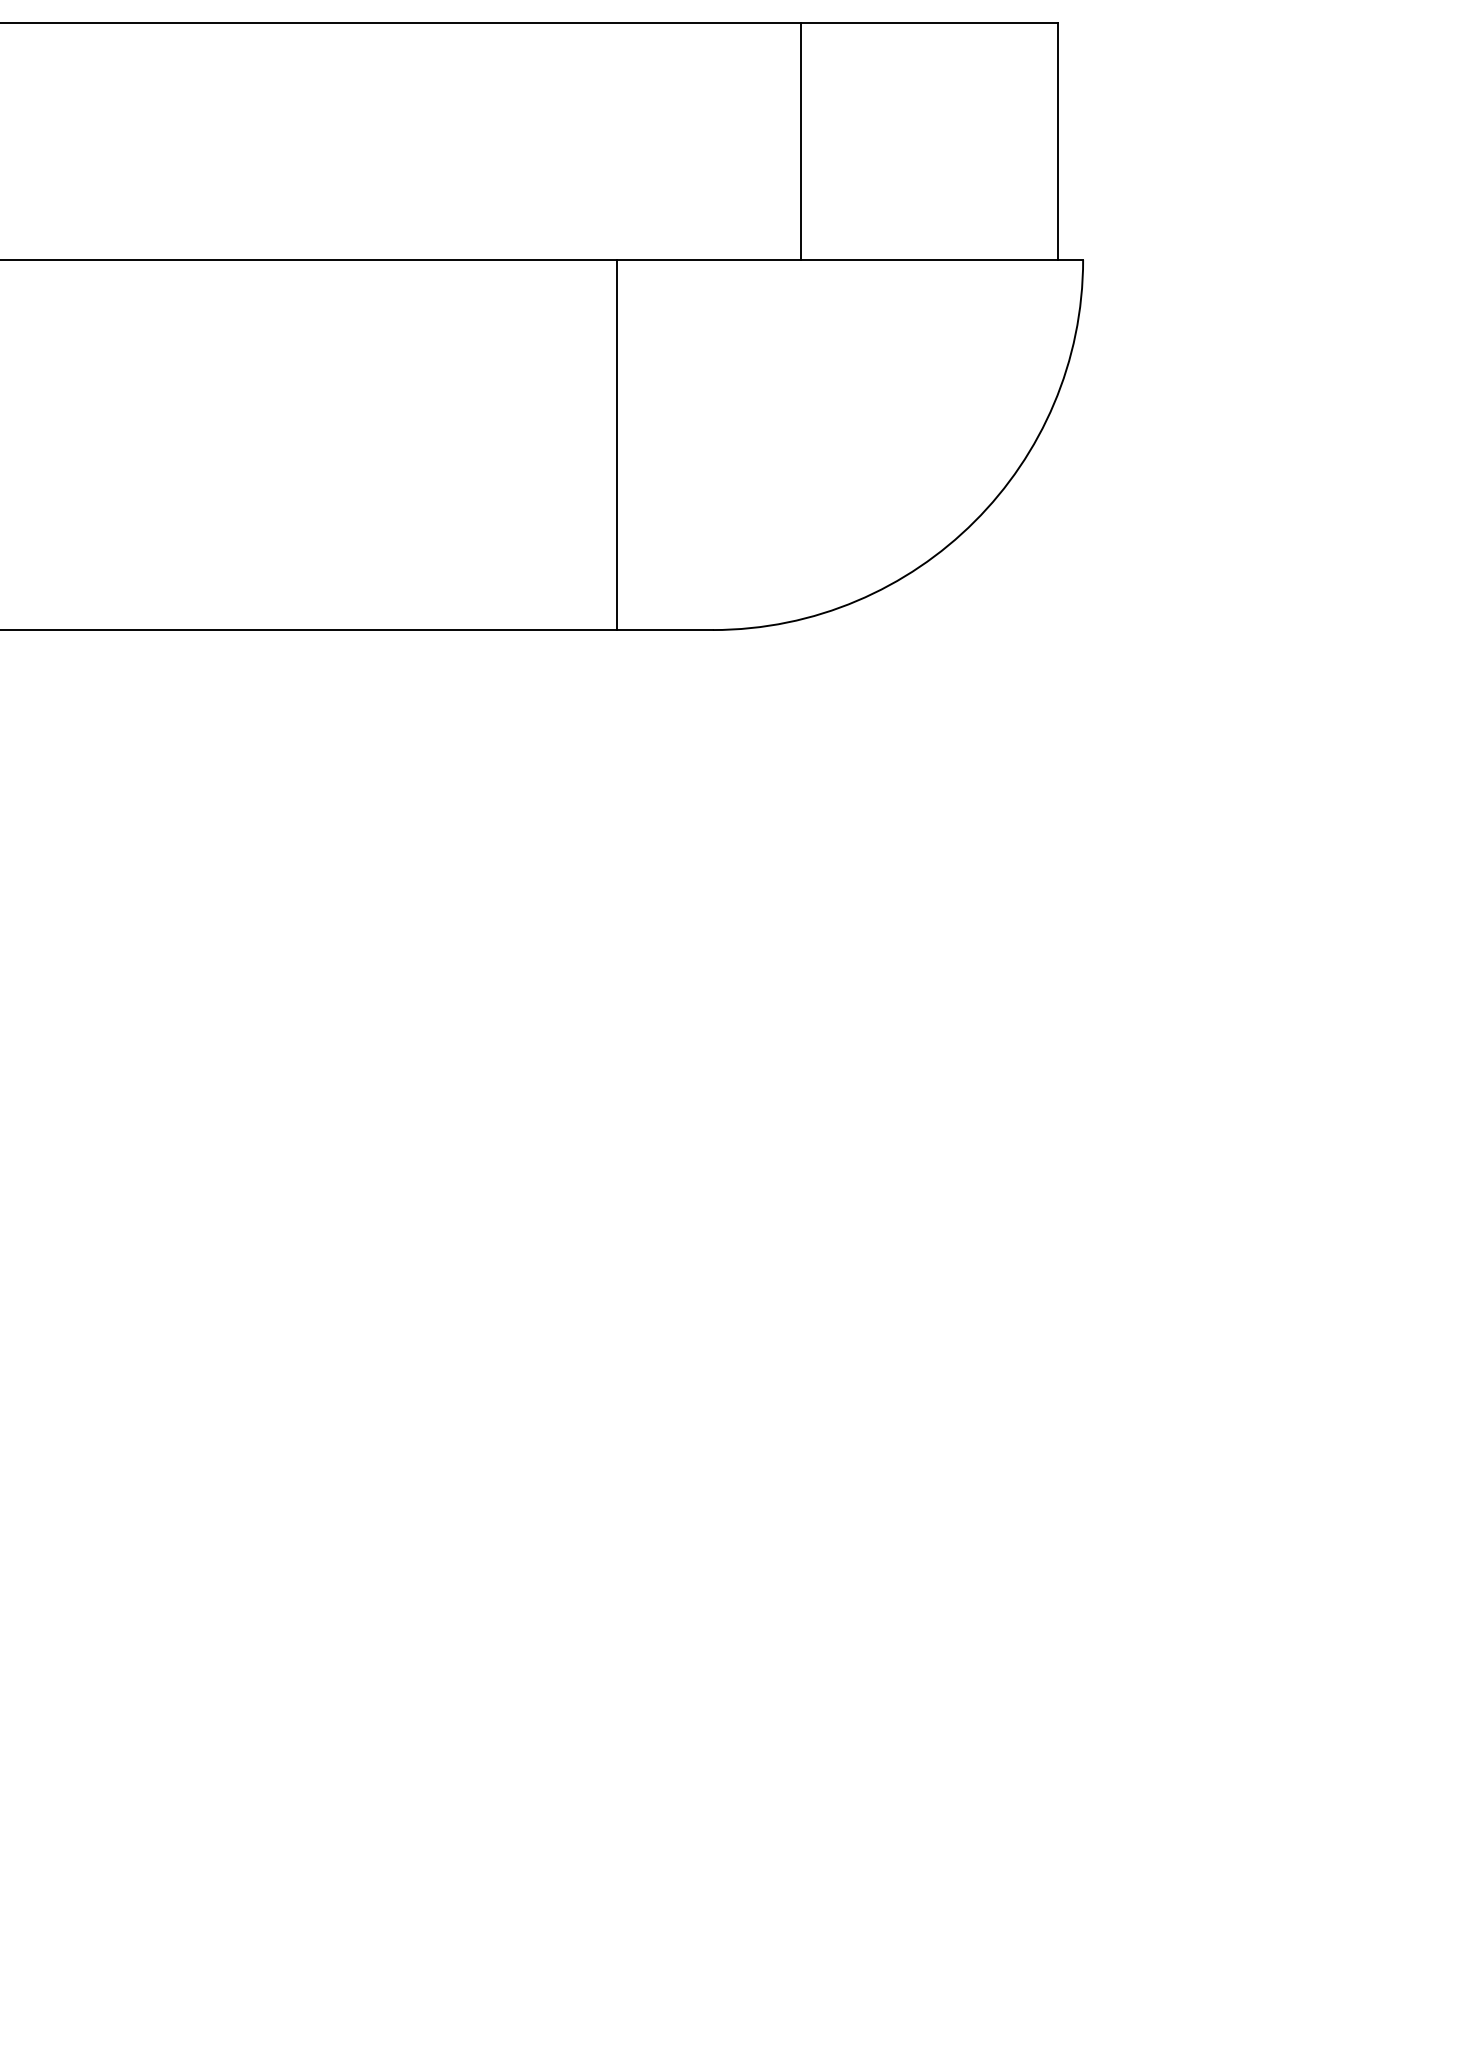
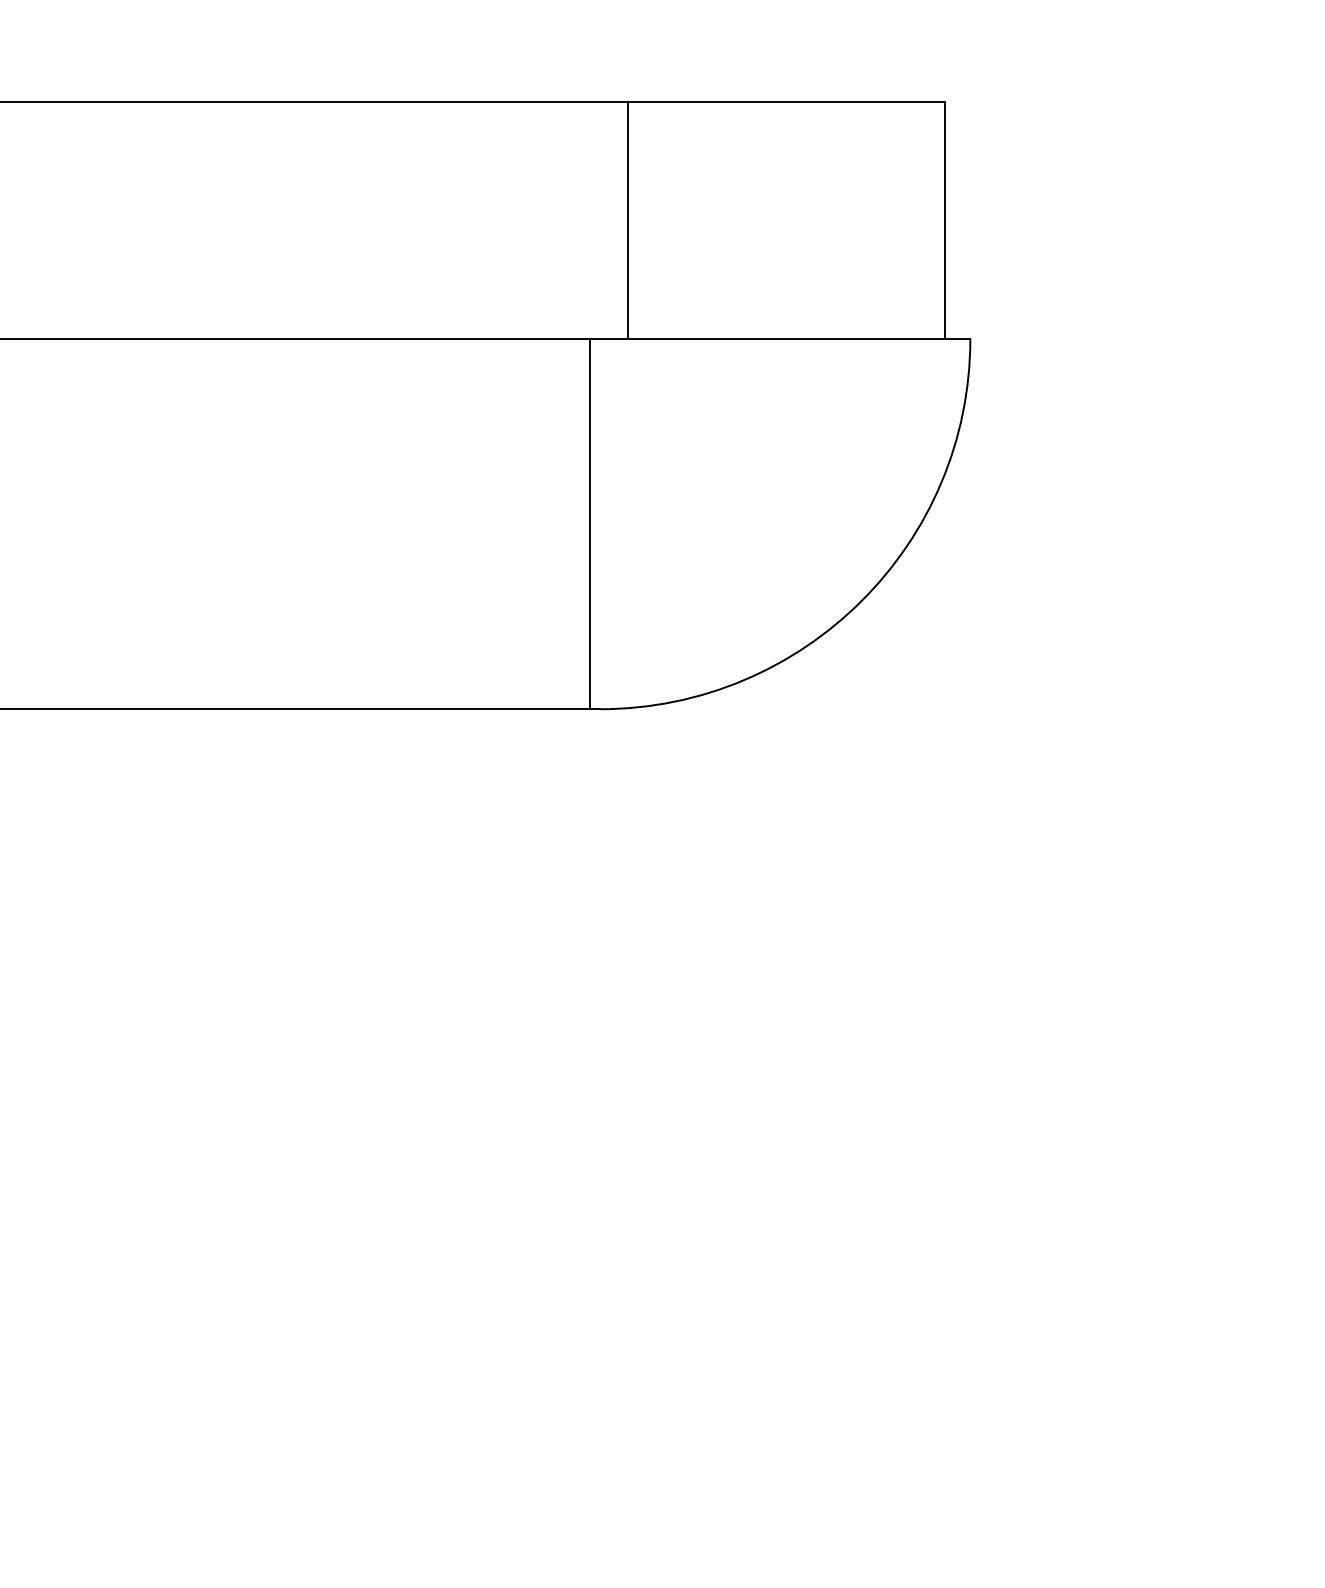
line: (800, 140) -> (627, 219), moved
line: (616, 444) -> (589, 523), moved

